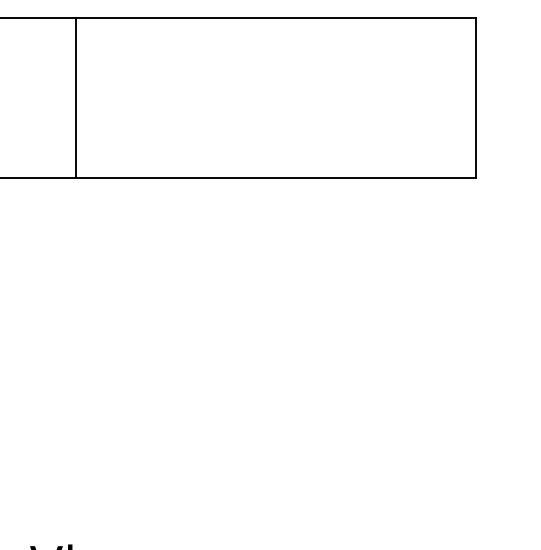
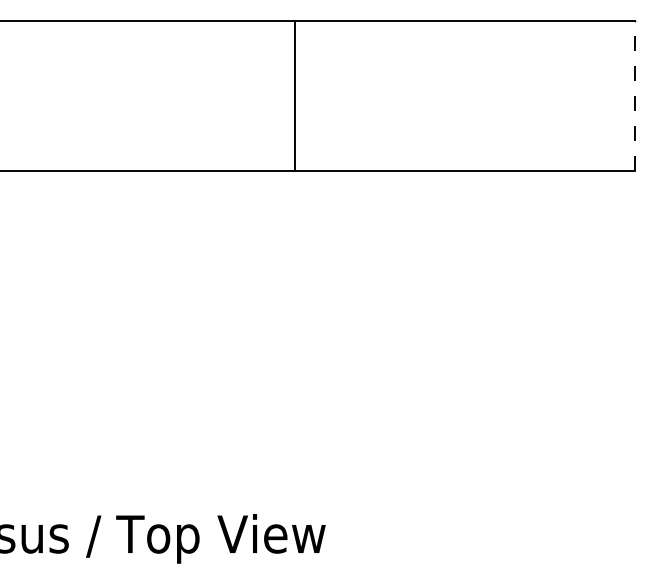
line: (76, 97) -> (295, 95), moved
line: (476, 97) -> (635, 95), solid -> dashed

